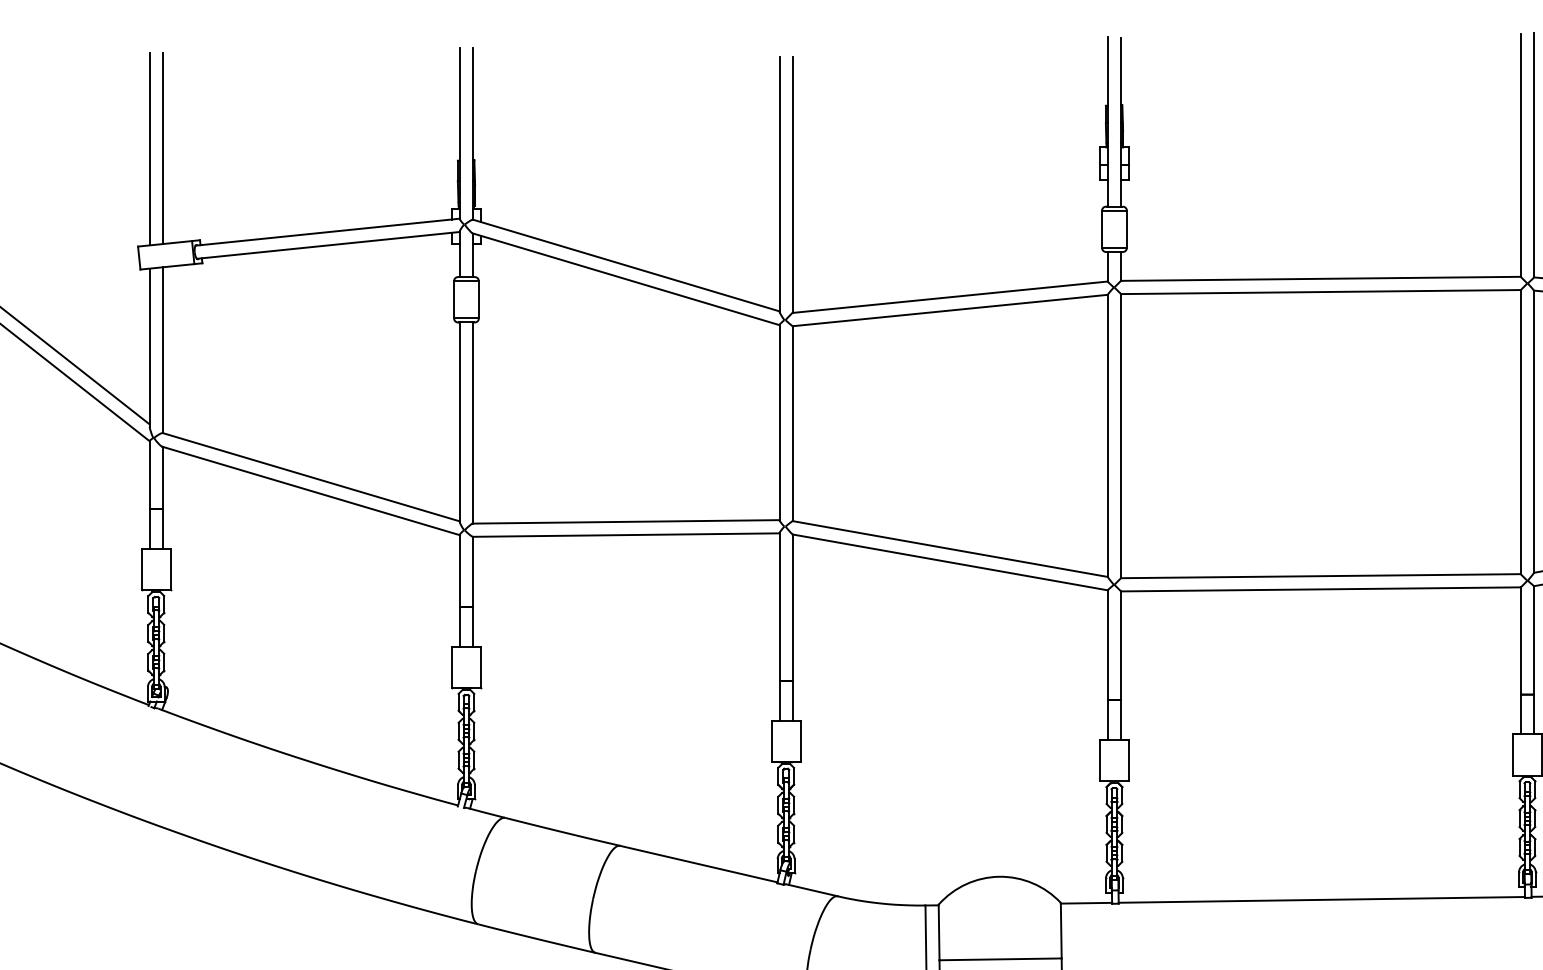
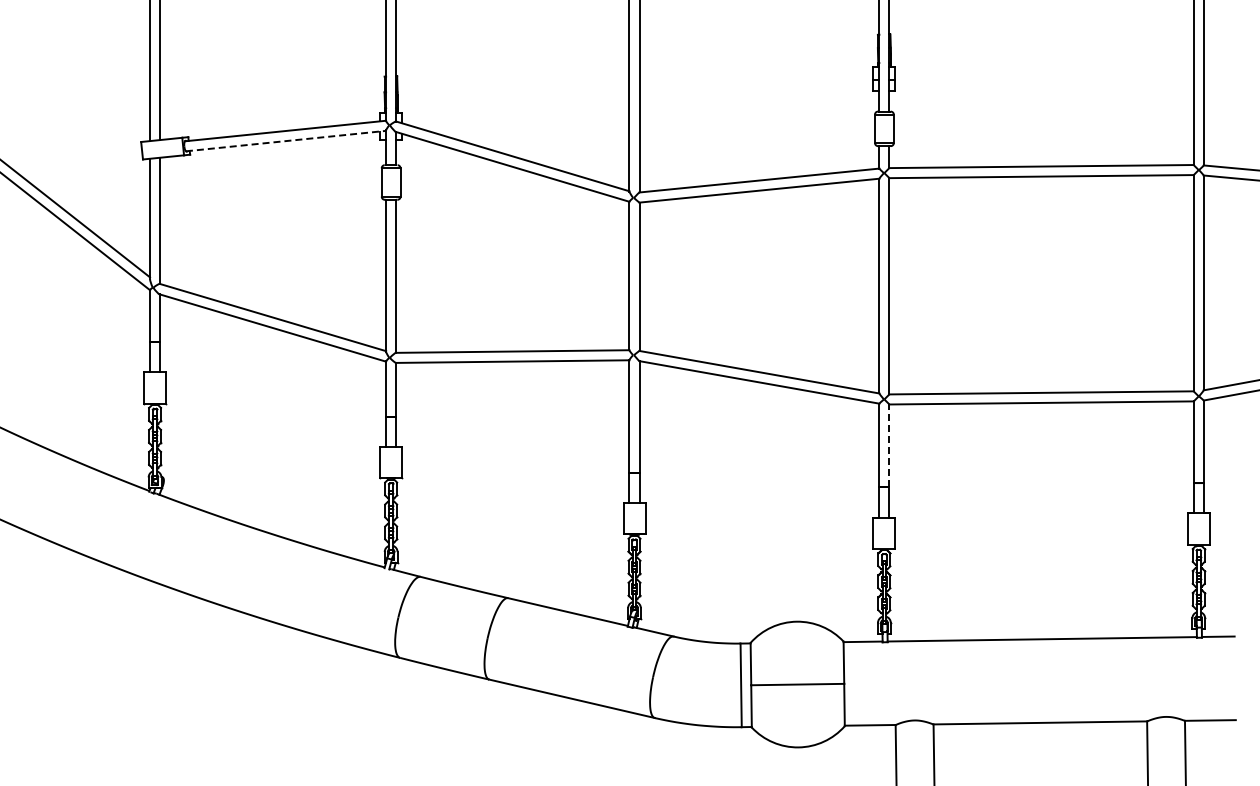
line: (328, 245) -> (286, 141), solid -> dashed
line: (1121, 645) -> (889, 445), solid -> dashed

